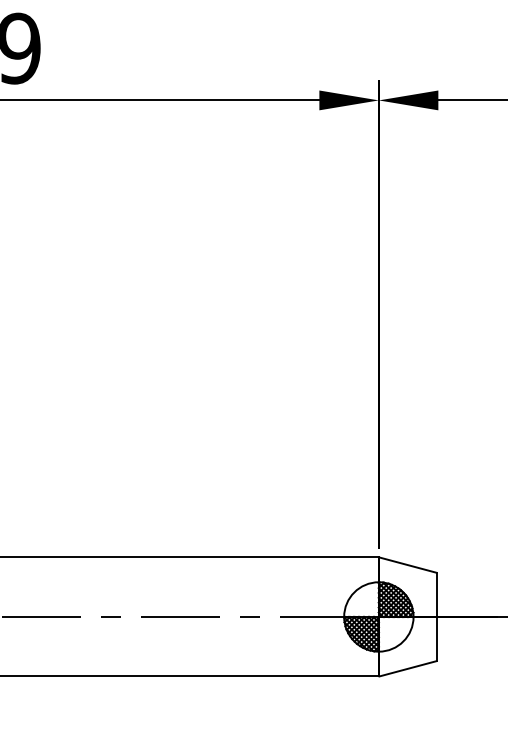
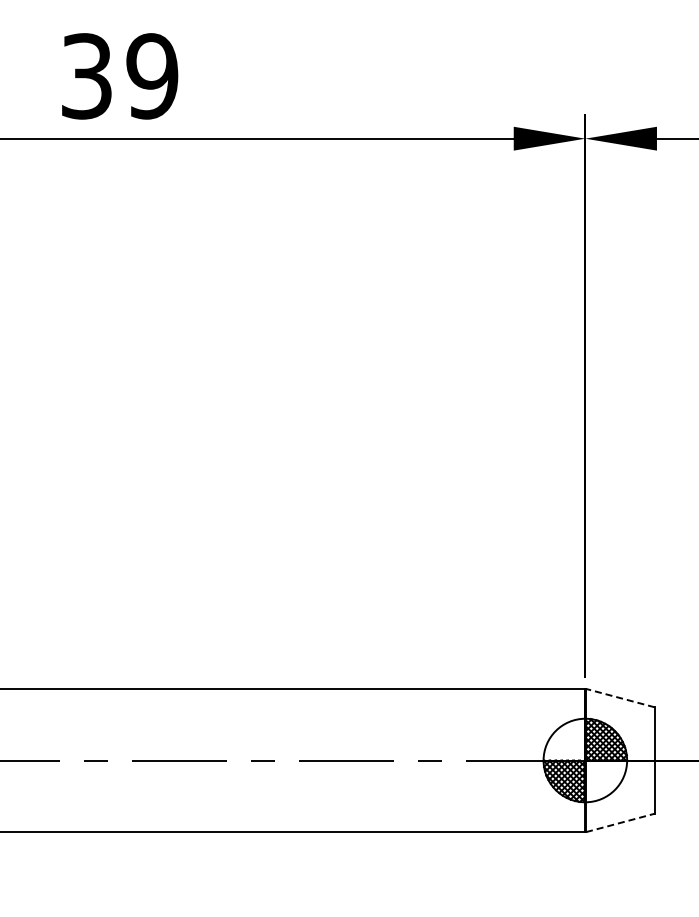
line: (408, 565) -> (620, 698), solid -> dashed
line: (408, 668) -> (620, 822), solid -> dashed

